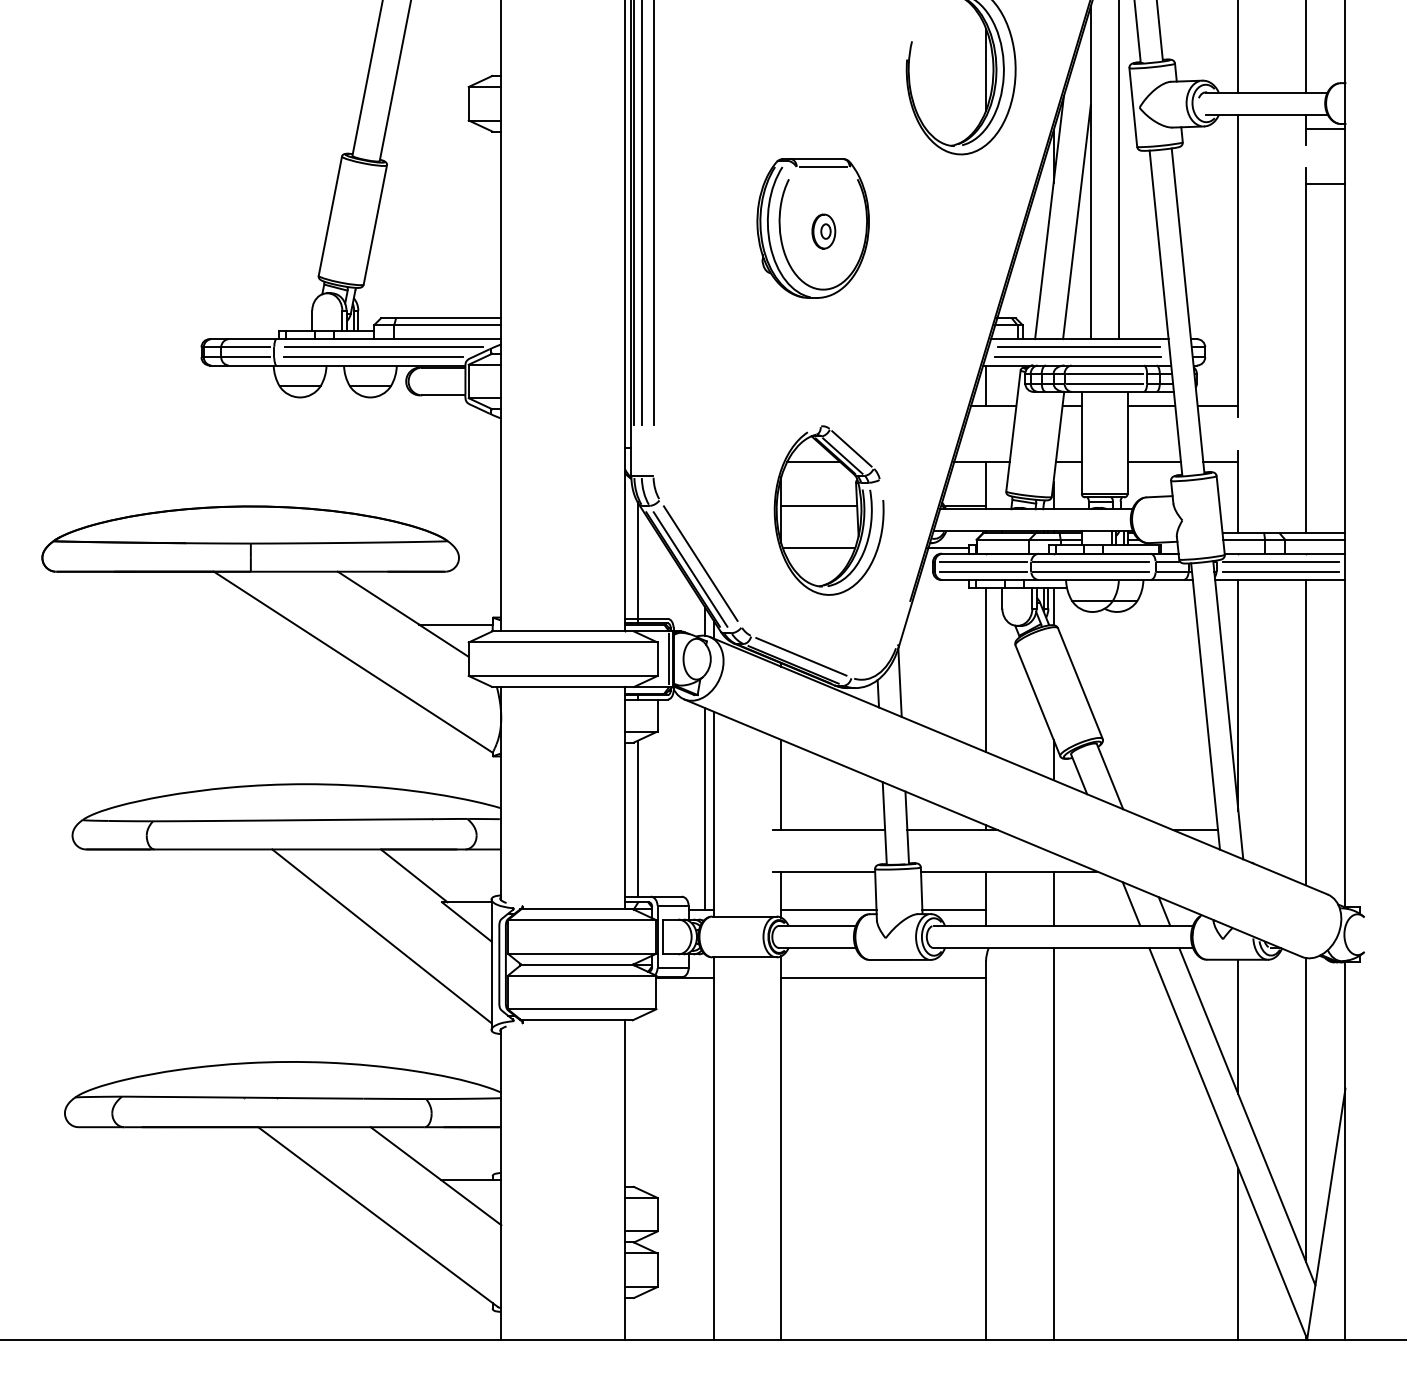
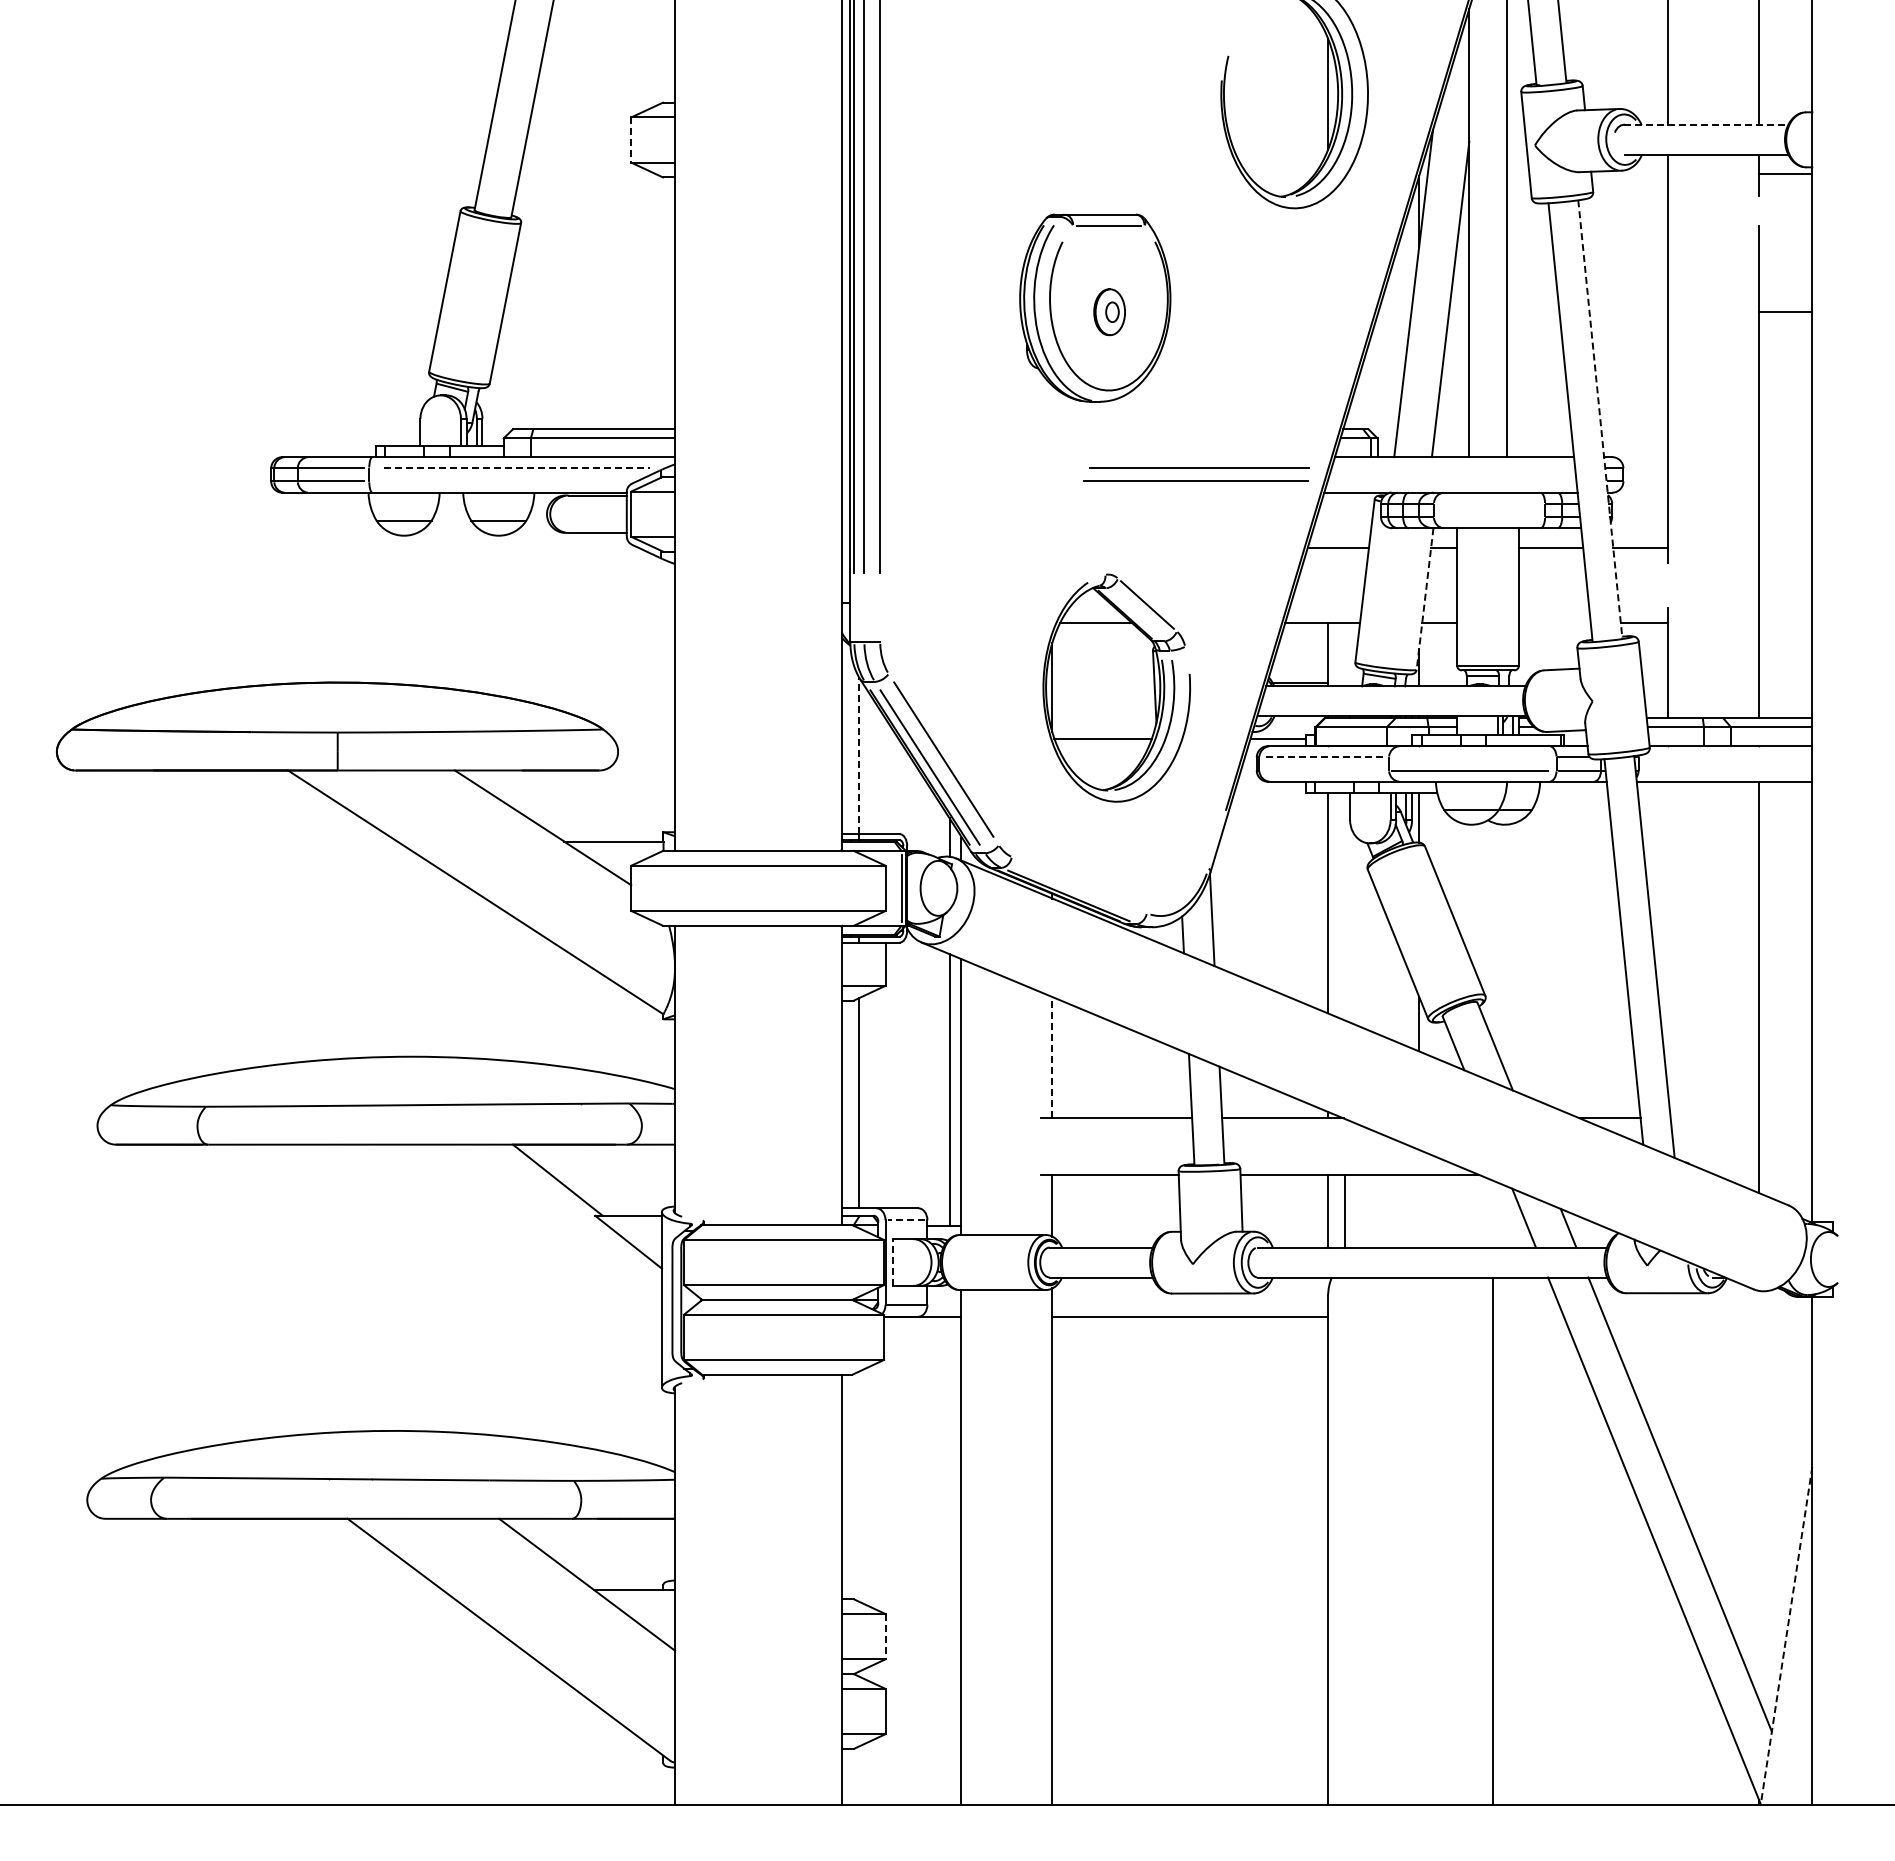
line: (1266, 92) -> (1706, 125), solid -> dashed
line: (468, 104) -> (631, 140), solid -> dashed
line: (1325, 184) -> (1785, 311), moved
line: (1188, 311) -> (1600, 419), solid -> dashed
line: (1079, 346) -> (1199, 467), moved
line: (384, 347) -> (517, 468), solid -> dashed
line: (1077, 356) -> (1195, 480), moved
line: (373, 357) -> (502, 481), removed
line: (1104, 373) -> (1487, 503), removed
line: (1104, 383) -> (1487, 517), removed
line: (986, 385) -> (1328, 519), removed
line: (1058, 444) -> (1425, 599), solid -> dashed
line: (842, 455) -> (1134, 614), removed
line: (1154, 461) -> (1554, 622), removed
line: (819, 506) -> (1103, 682), removed
line: (637, 560) -> (858, 755), solid -> dashed
line: (983, 562) -> (1324, 757), solid -> dashed
line: (1090, 562) -> (1469, 757), removed
line: (1281, 562) -> (1725, 757), removed
line: (982, 571) -> (1323, 770), removed
line: (1281, 571) -> (1725, 770), removed
line: (801, 656) -> (1079, 884), removed
line: (1238, 694) -> (1668, 936), removed
line: (781, 784) -> (1052, 1057), solid -> dashed
line: (1053, 898) -> (1345, 1210), moved
line: (673, 905) -> (906, 1220), solid -> dashed
line: (828, 910) -> (1116, 1226), removed
line: (954, 910) -> (1285, 1226), removed
line: (381, 936) -> (513, 1261), removed
line: (662, 936) -> (892, 1262), solid -> dashed
line: (1238, 1026) -> (1668, 1383), removed
line: (1306, 1109) -> (1759, 1494), removed
line: (1053, 1144) -> (1493, 1541), moved
line: (657, 1214) -> (885, 1636), solid -> dashed
line: (1326, 1214) -> (1786, 1636), solid -> dashed
line: (1238, 1253) -> (1668, 1689), removed

